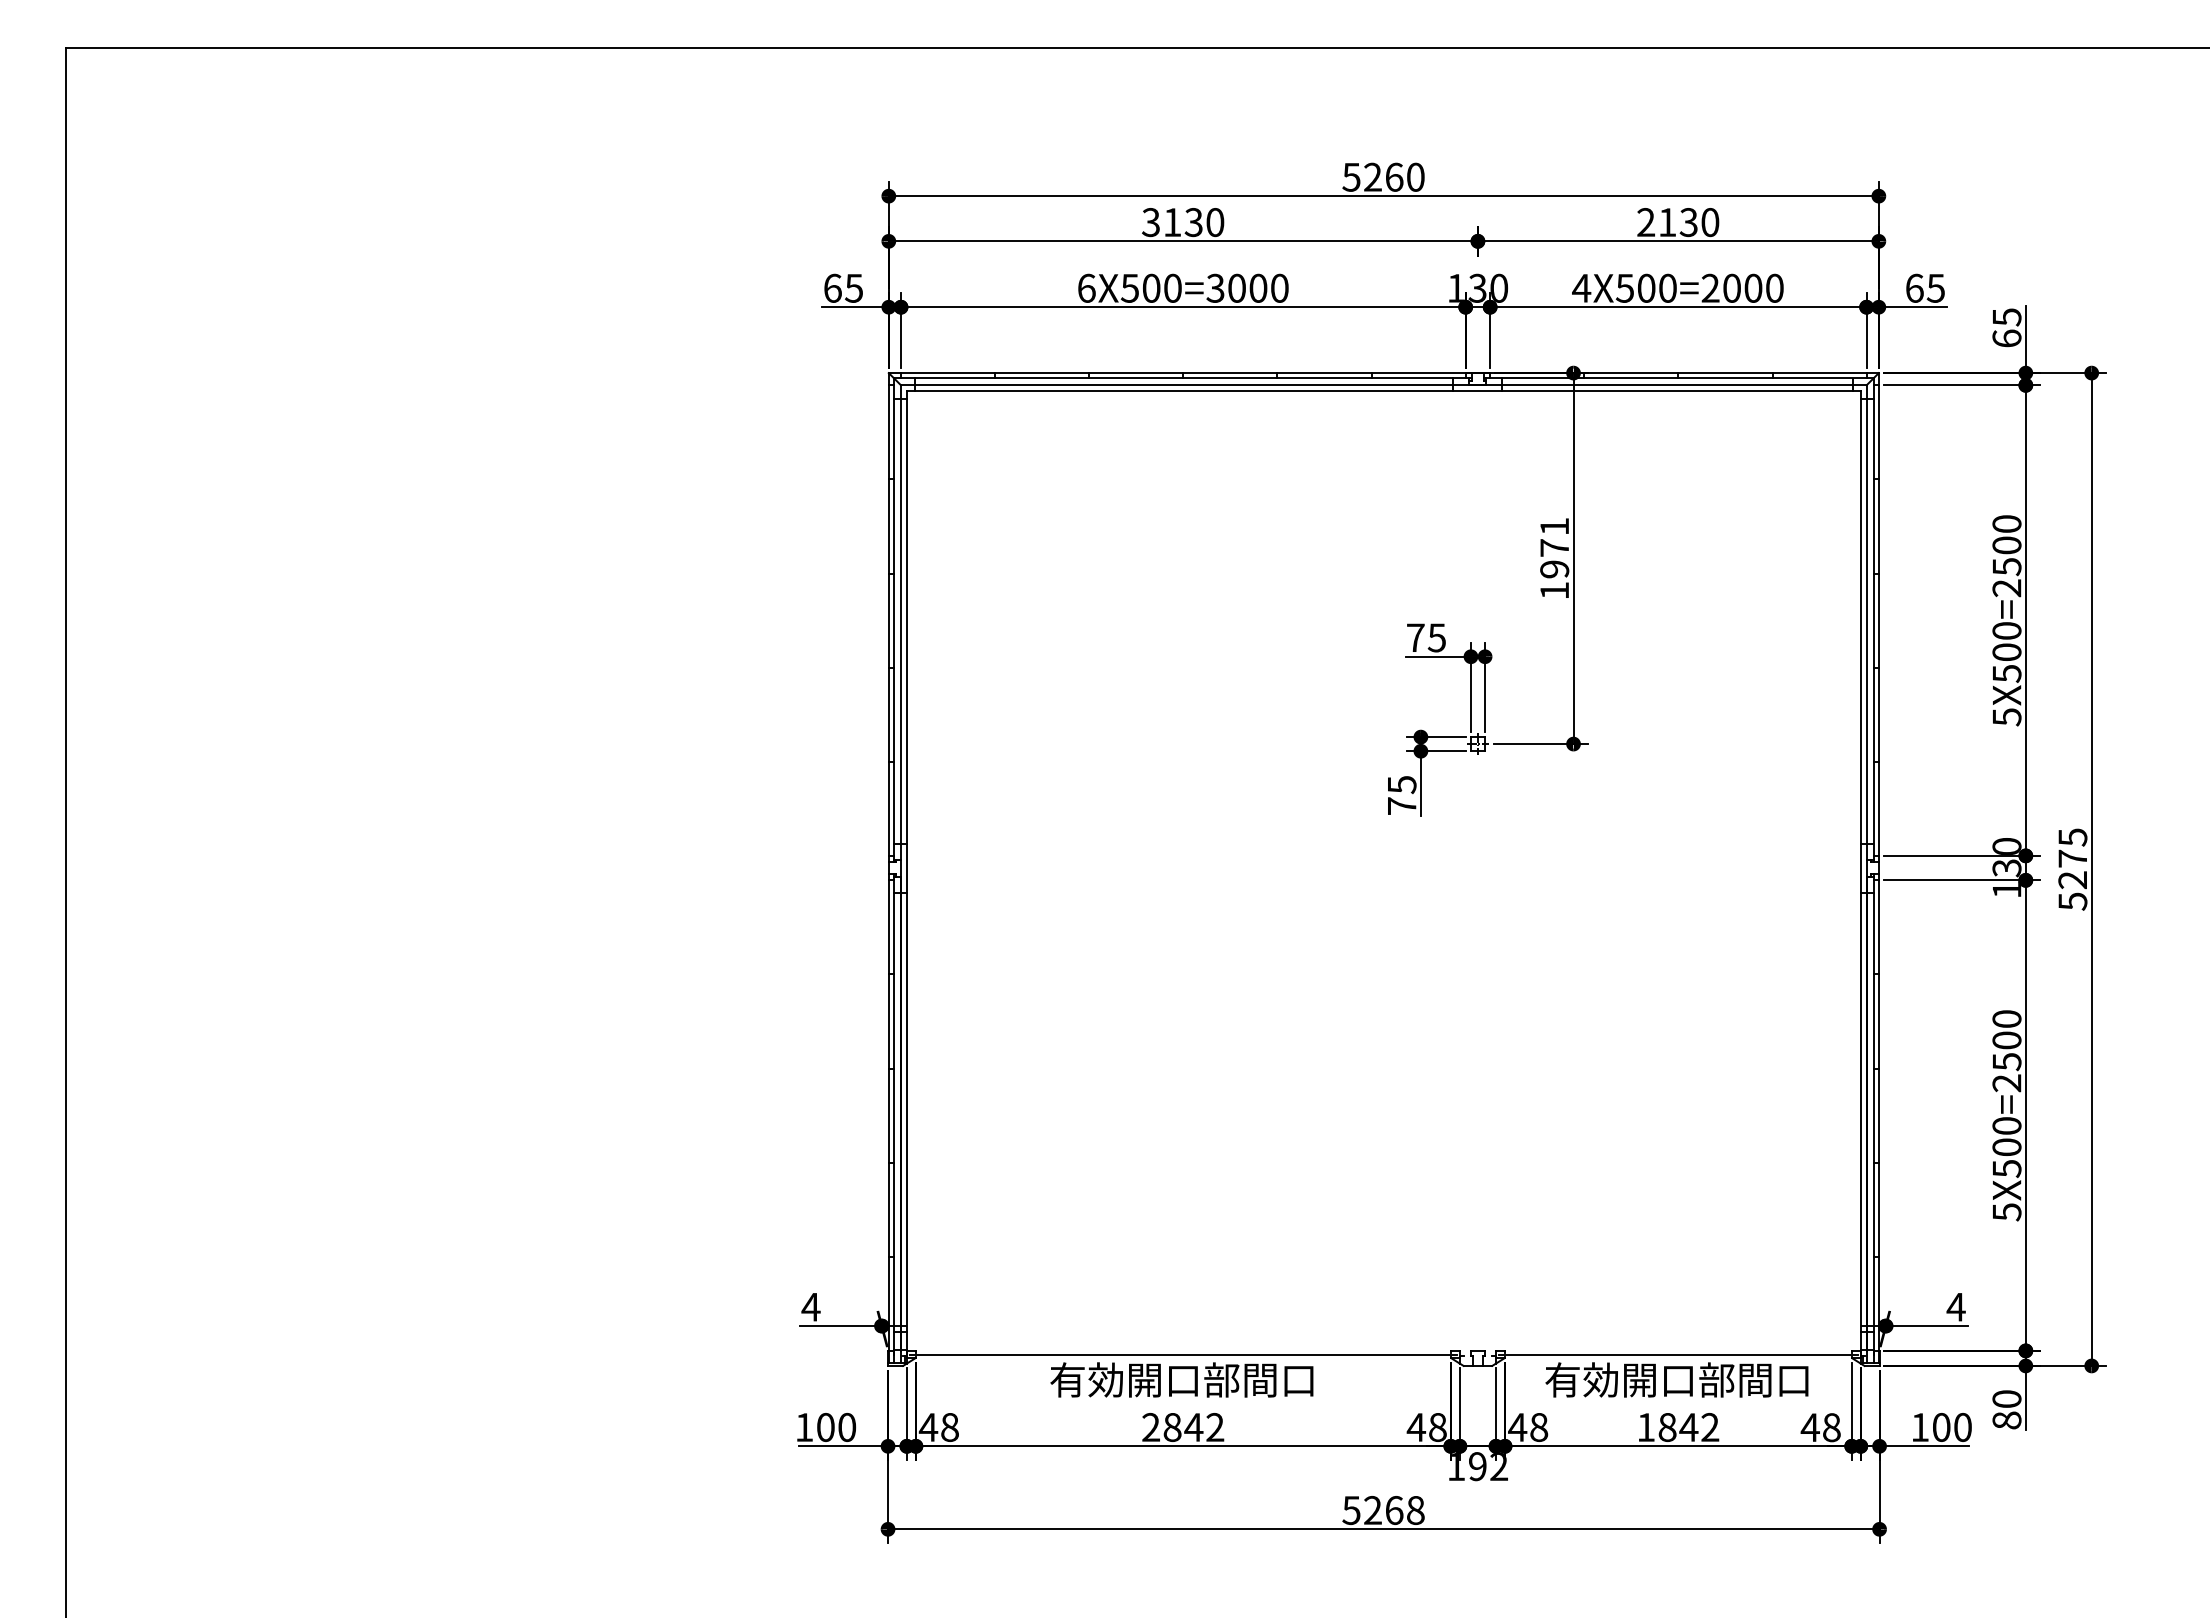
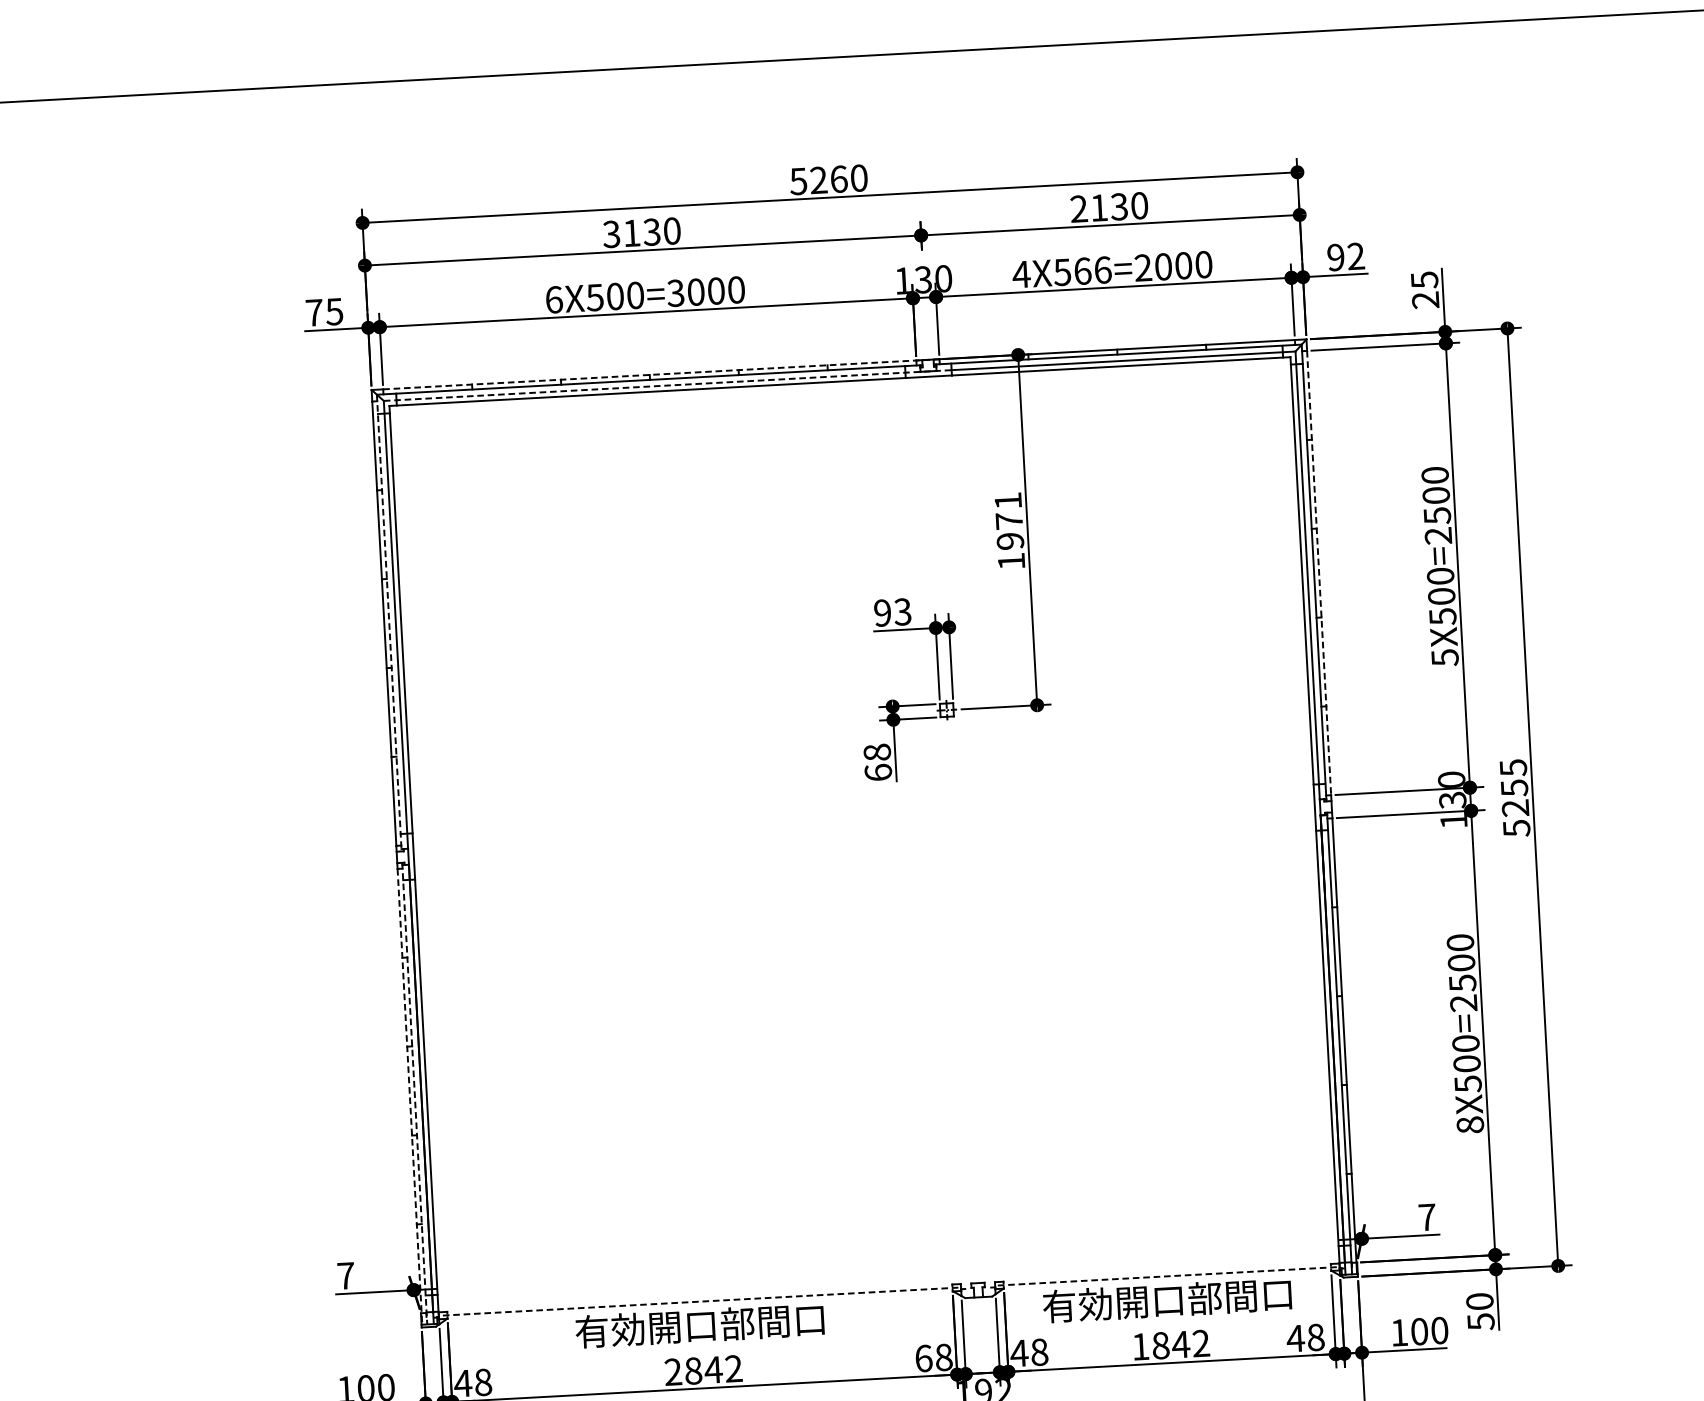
text: (832, 287) -> (314, 312), 65 -> 75
text: (1657, 287) -> (1093, 269), 4X500=2000 -> 4X566=2000
text: (1924, 287) -> (1345, 256), 65 -> 92
text: (2006, 338) -> (1425, 300), 65 -> 25
line: (1195, 373) -> (661, 374), solid -> dashed
line: (1201, 385) -> (667, 385), solid -> dashed
line: (894, 620) -> (389, 623), solid -> dashed
line: (1878, 621) -> (1318, 573), solid -> dashed
text: (1425, 637) -> (891, 612), 75 -> 93
text: (1401, 794) -> (877, 761), 75 -> 68
text: (2072, 858) -> (1514, 787), 5275 -> 5255
line: (894, 1119) -> (415, 1094), solid -> dashed
line: (888, 1122) -> (409, 1097), solid -> dashed
text: (2006, 1212) -> (1469, 1125), 5X500=2500 -> 8X500=2500
text: (810, 1307) -> (345, 1276), 4 -> 7
text: (1955, 1307) -> (1426, 1217), 4 -> 7
line: (1183, 1354) -> (700, 1301), solid -> dashed
line: (1678, 1354) -> (1167, 1276), solid -> dashed
text: (2006, 1420) -> (1480, 1321), 80 -> 50
text: (1416, 1427) -> (923, 1358), 48 -> 68

